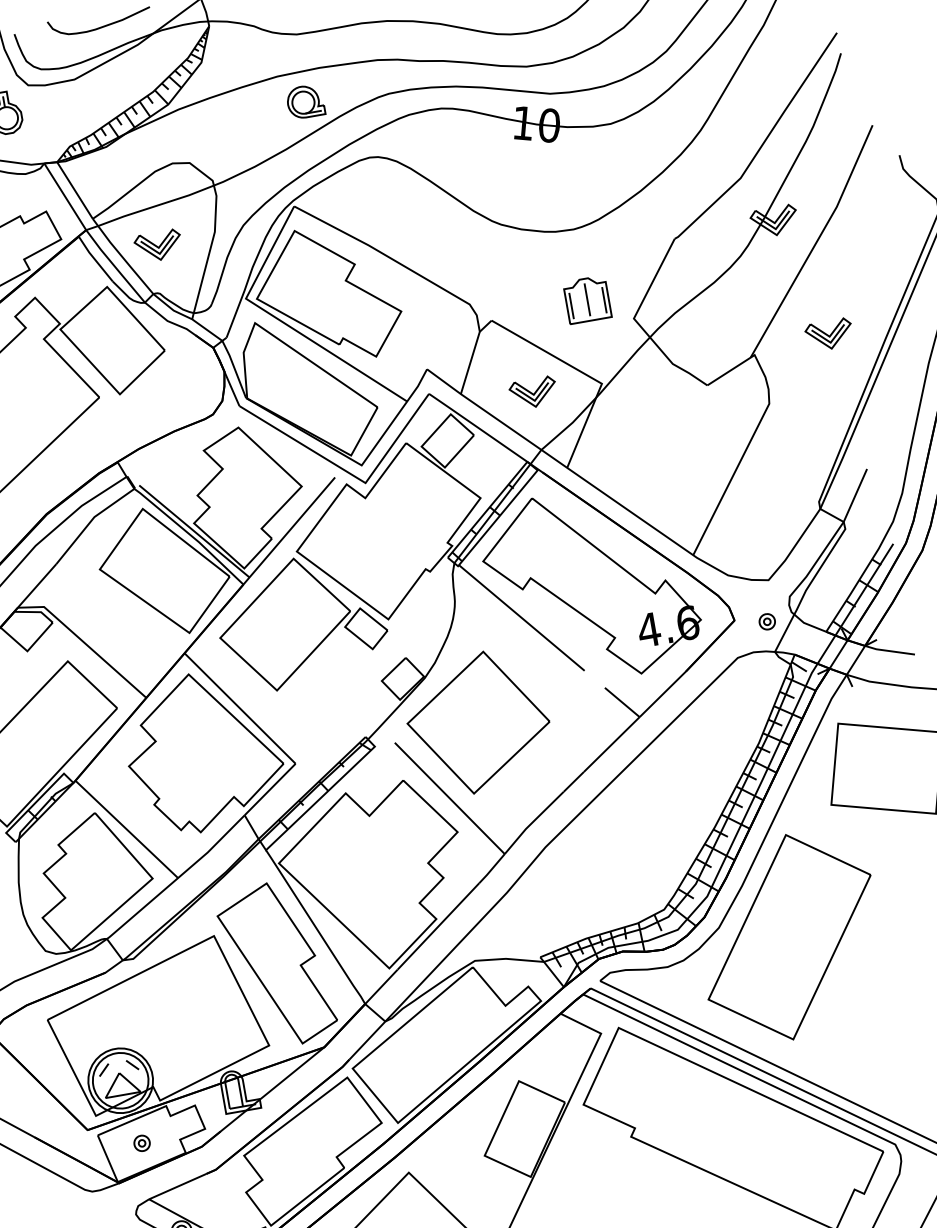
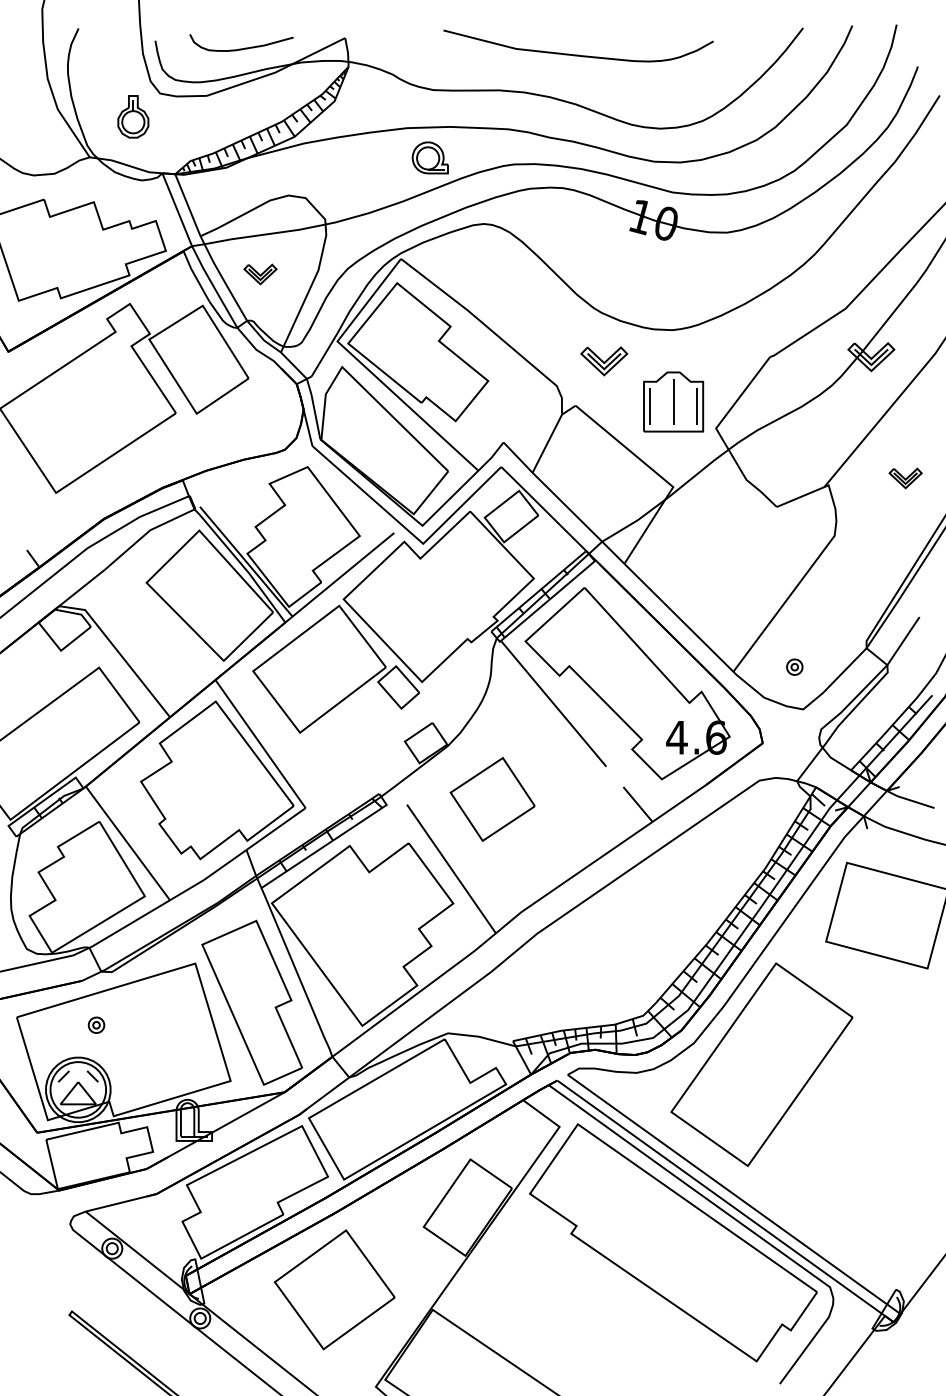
part: (158, 246) -> (260, 274), size x0.7
part: (587, 299) -> (673, 401), size x1.4
part: (829, 335) -> (905, 478), size x0.7
part: (533, 393) -> (604, 361), moved
part: (766, 621) -> (794, 666), moved
part: (478, 722) -> (492, 799), size x0.6
part: (141, 1142) -> (96, 1024), moved

